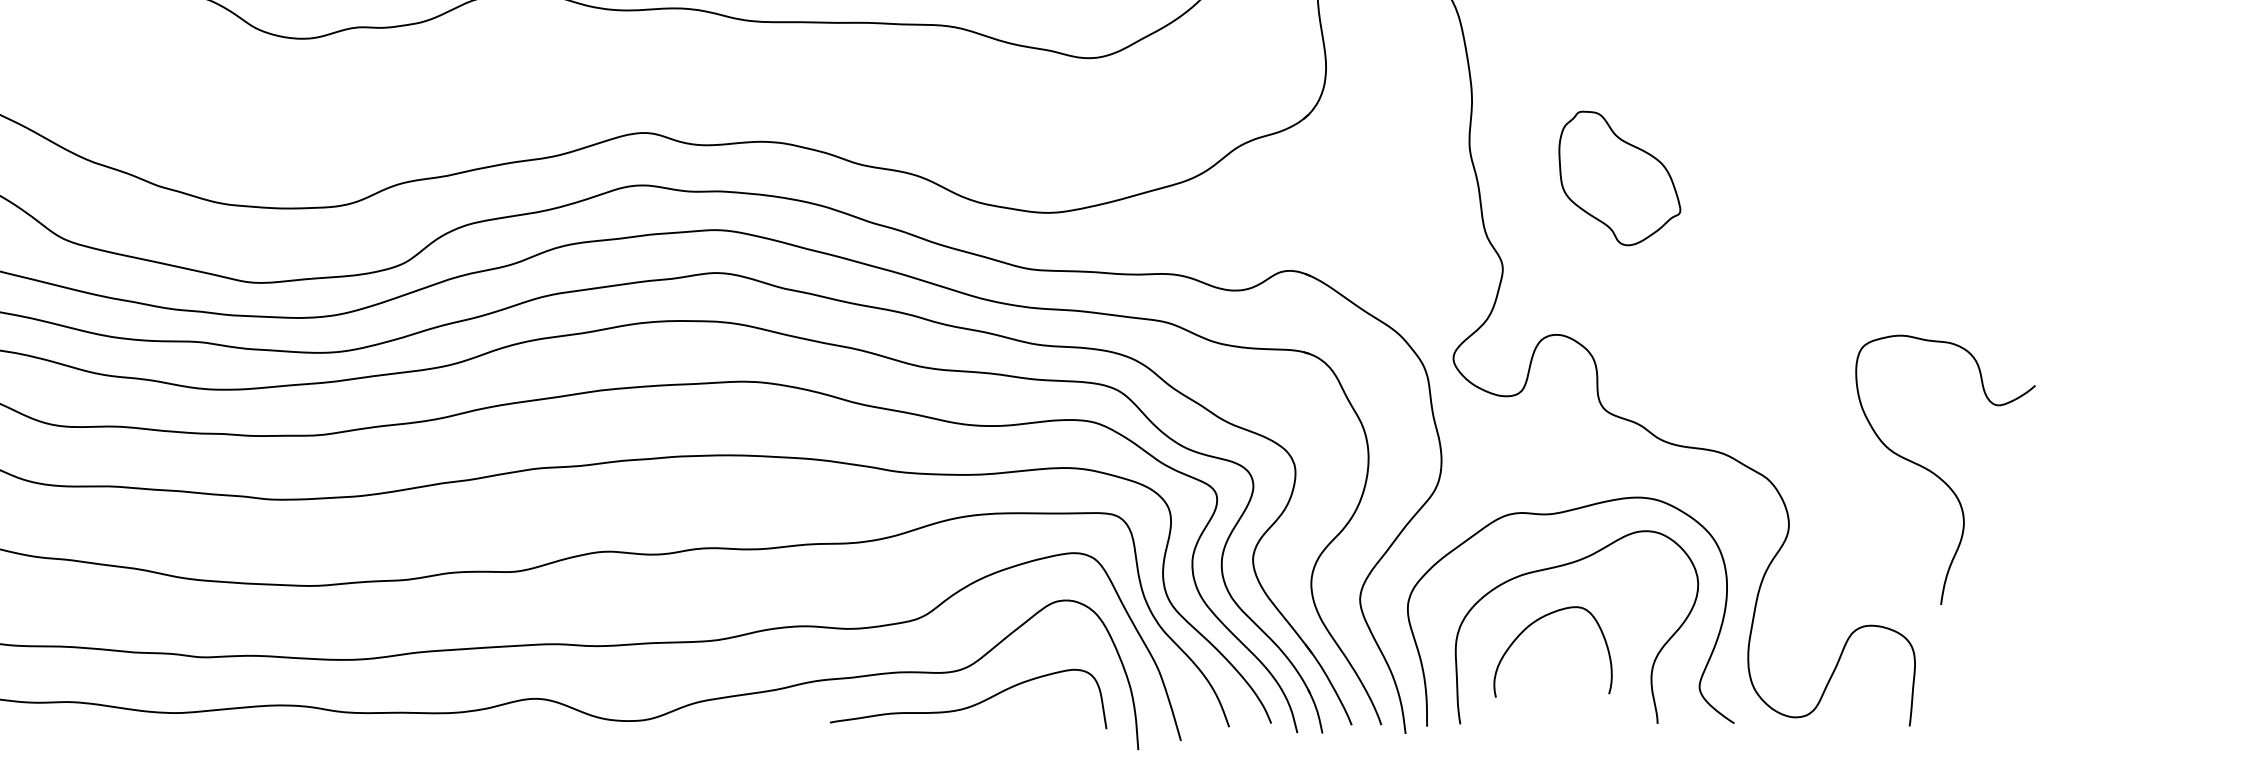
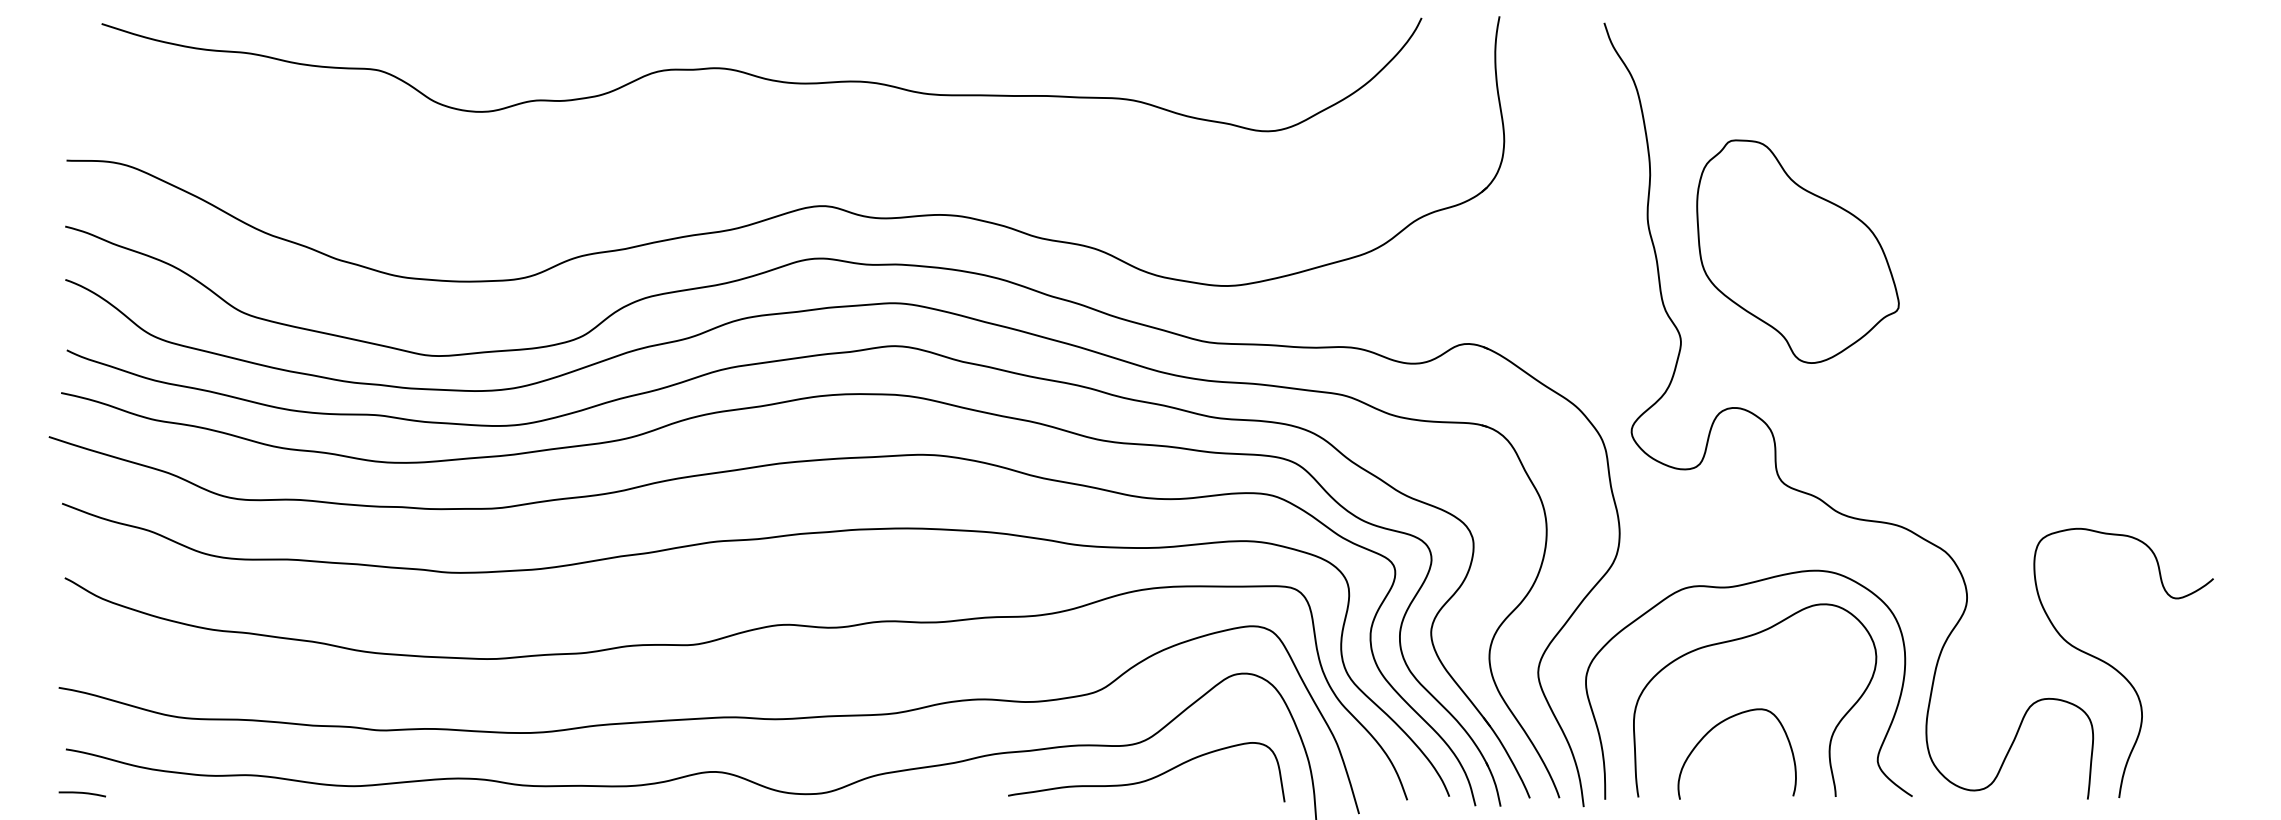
part: (1619, 178) -> (1797, 251), size x1.67
curve: (1938, 475) -> (2116, 668), moved
curve: (1534, 623) -> (1718, 725), moved

